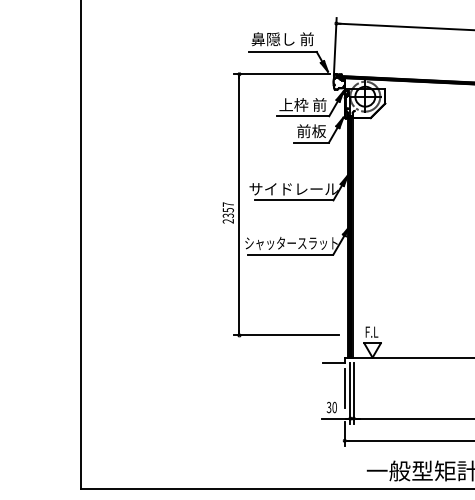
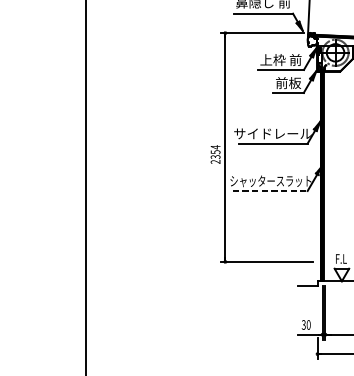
text: (227, 204) -> (214, 147), 2357 -> 2354
line: (290, 254) -> (270, 190), solid -> dashed
line: (344, 387) -> (317, 307), removed

